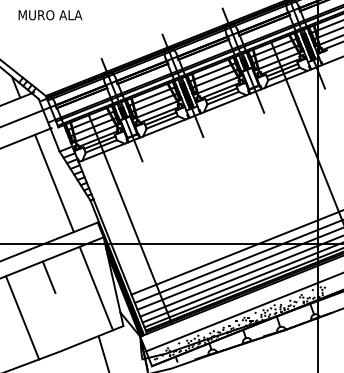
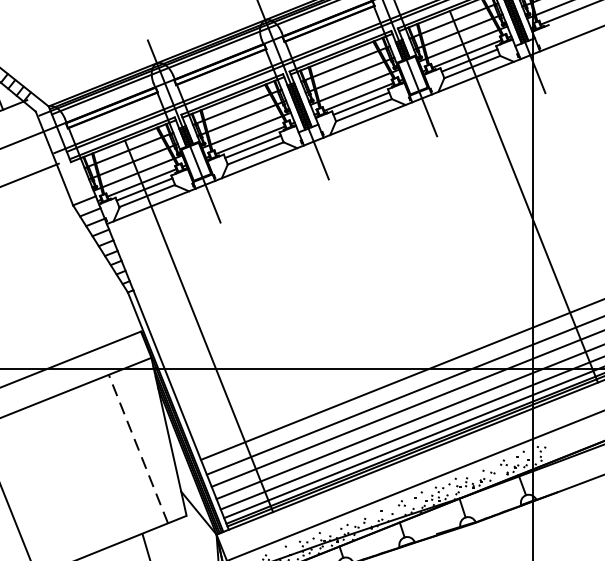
line: (54, 183) -> (63, 262), removed
line: (48, 277) -> (53, 429), removed
line: (96, 288) -> (138, 448), solid -> dashed

